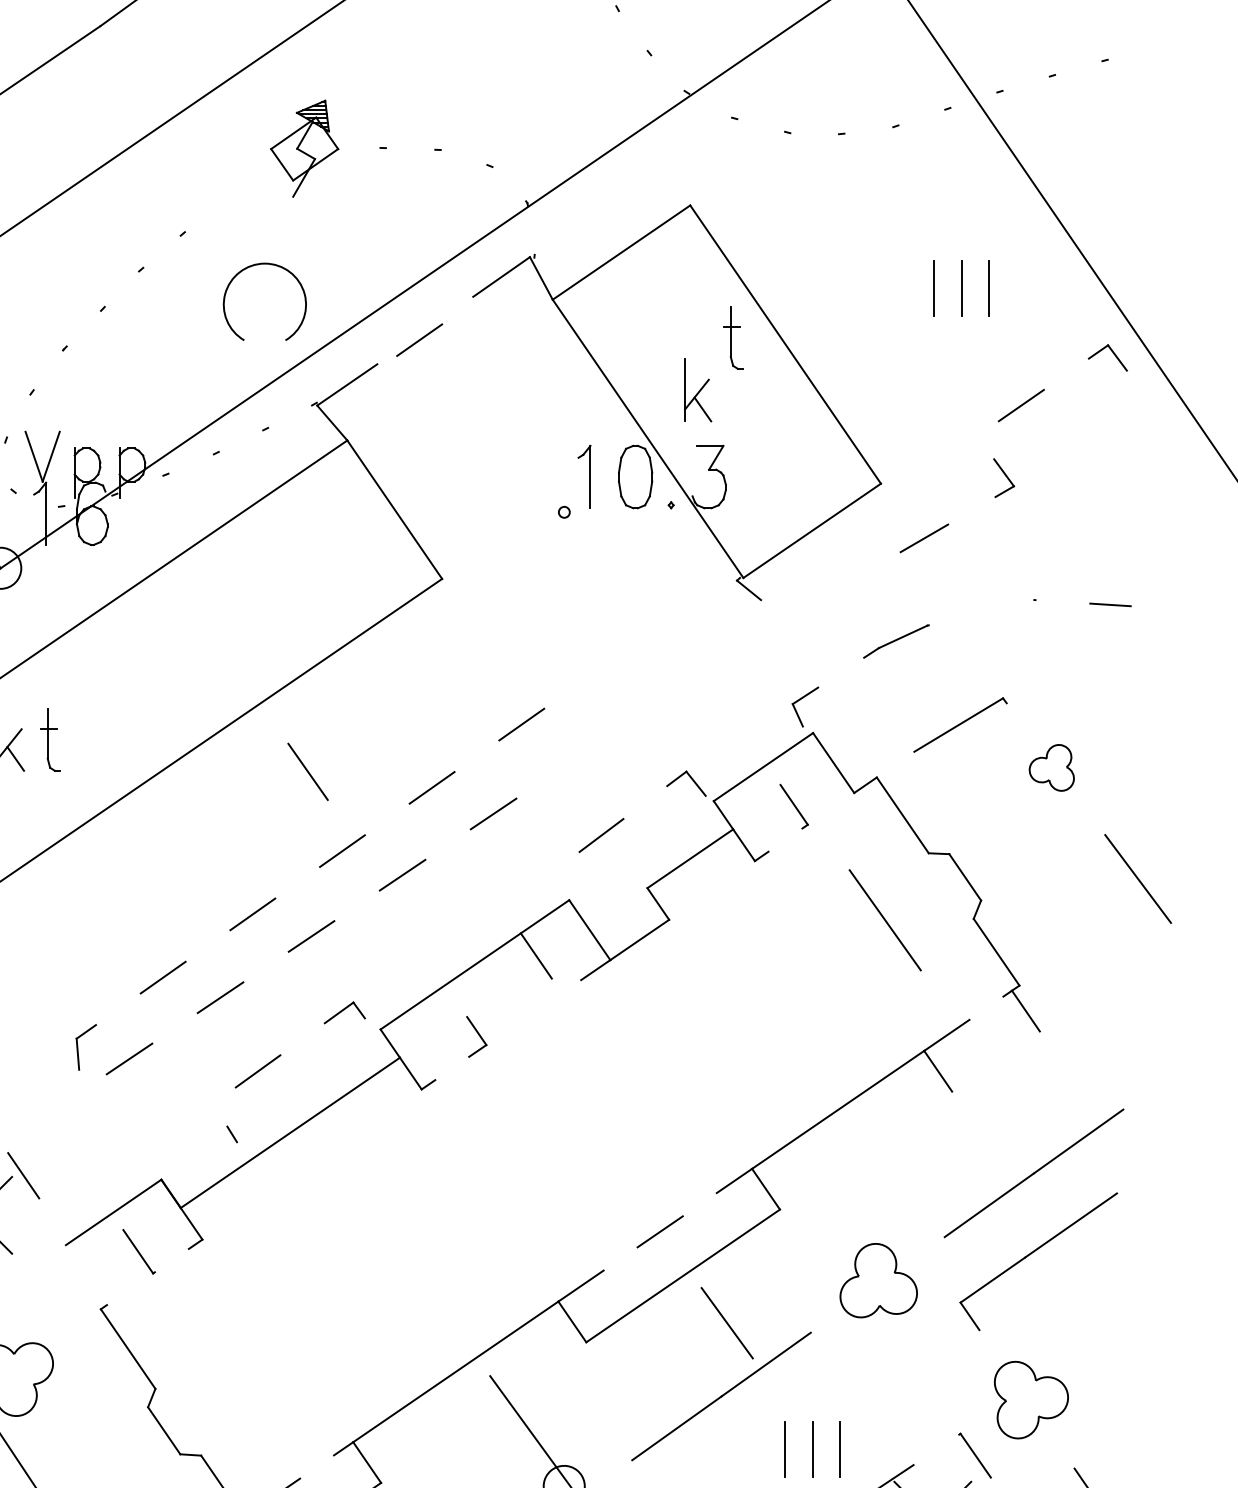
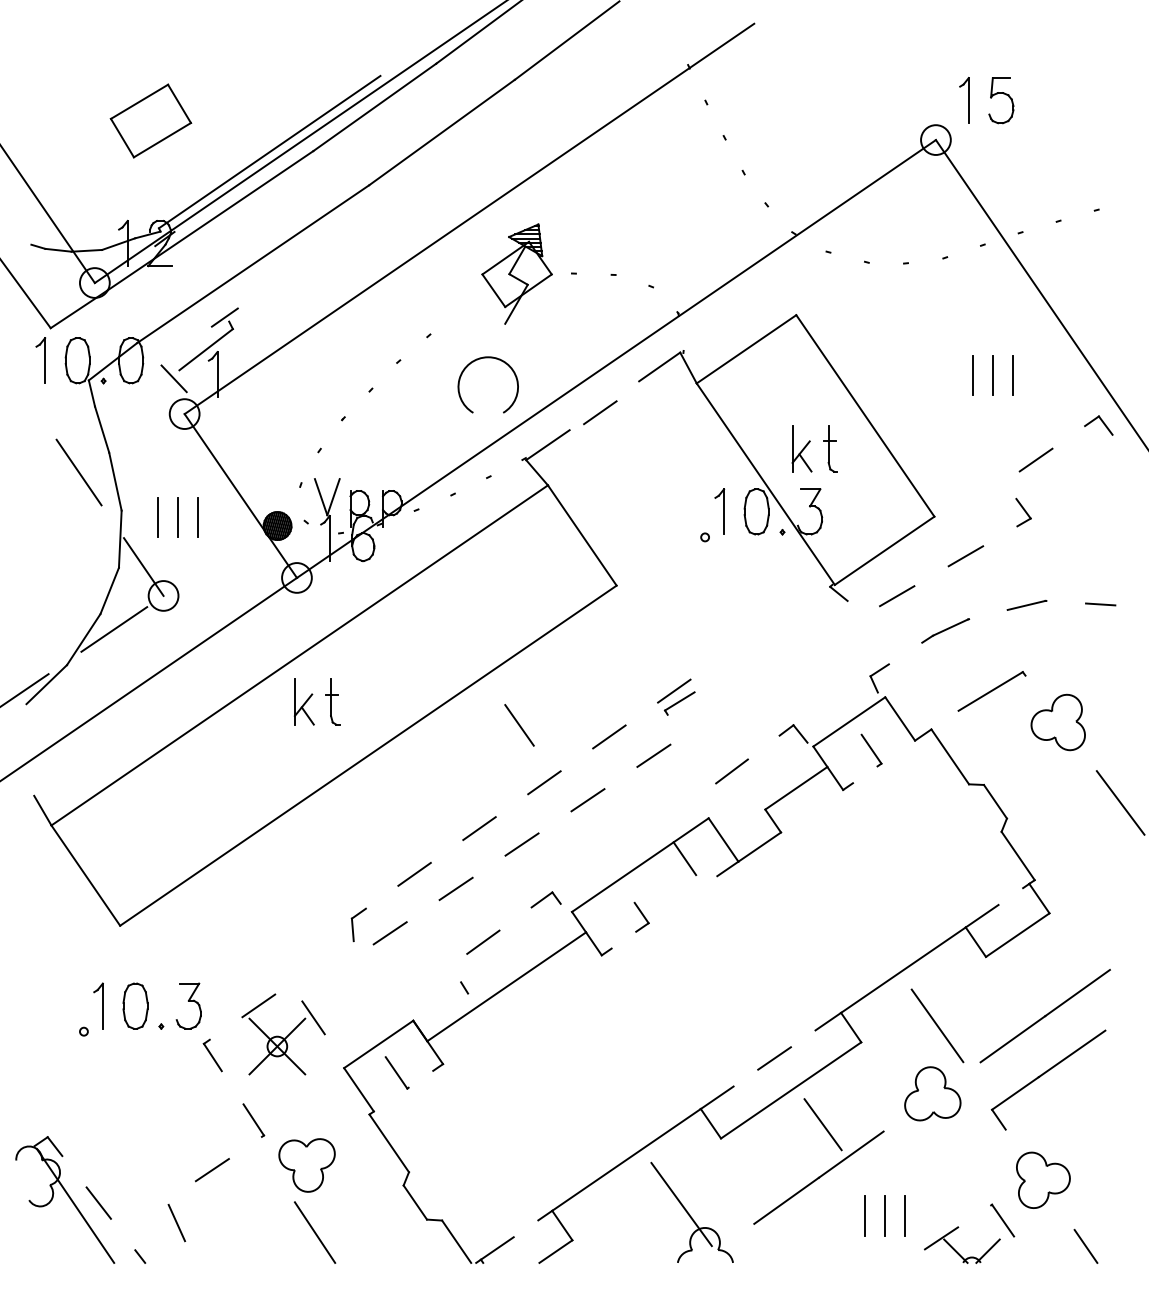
part: (303, 147) -> (516, 273), size x1.43
part: (733, 337) -> (830, 448), moved
line: (829, 593) -> (897, 596), added
line: (1008, 604) -> (1026, 604), added
part: (528, 741) -> (679, 703), added
part: (1050, 767) -> (1057, 722), size x1.67
line: (885, 919) -> (937, 1025), moved
line: (995, 1060) -> (1017, 934), added
line: (85, 1274) -> (358, 1089), added

